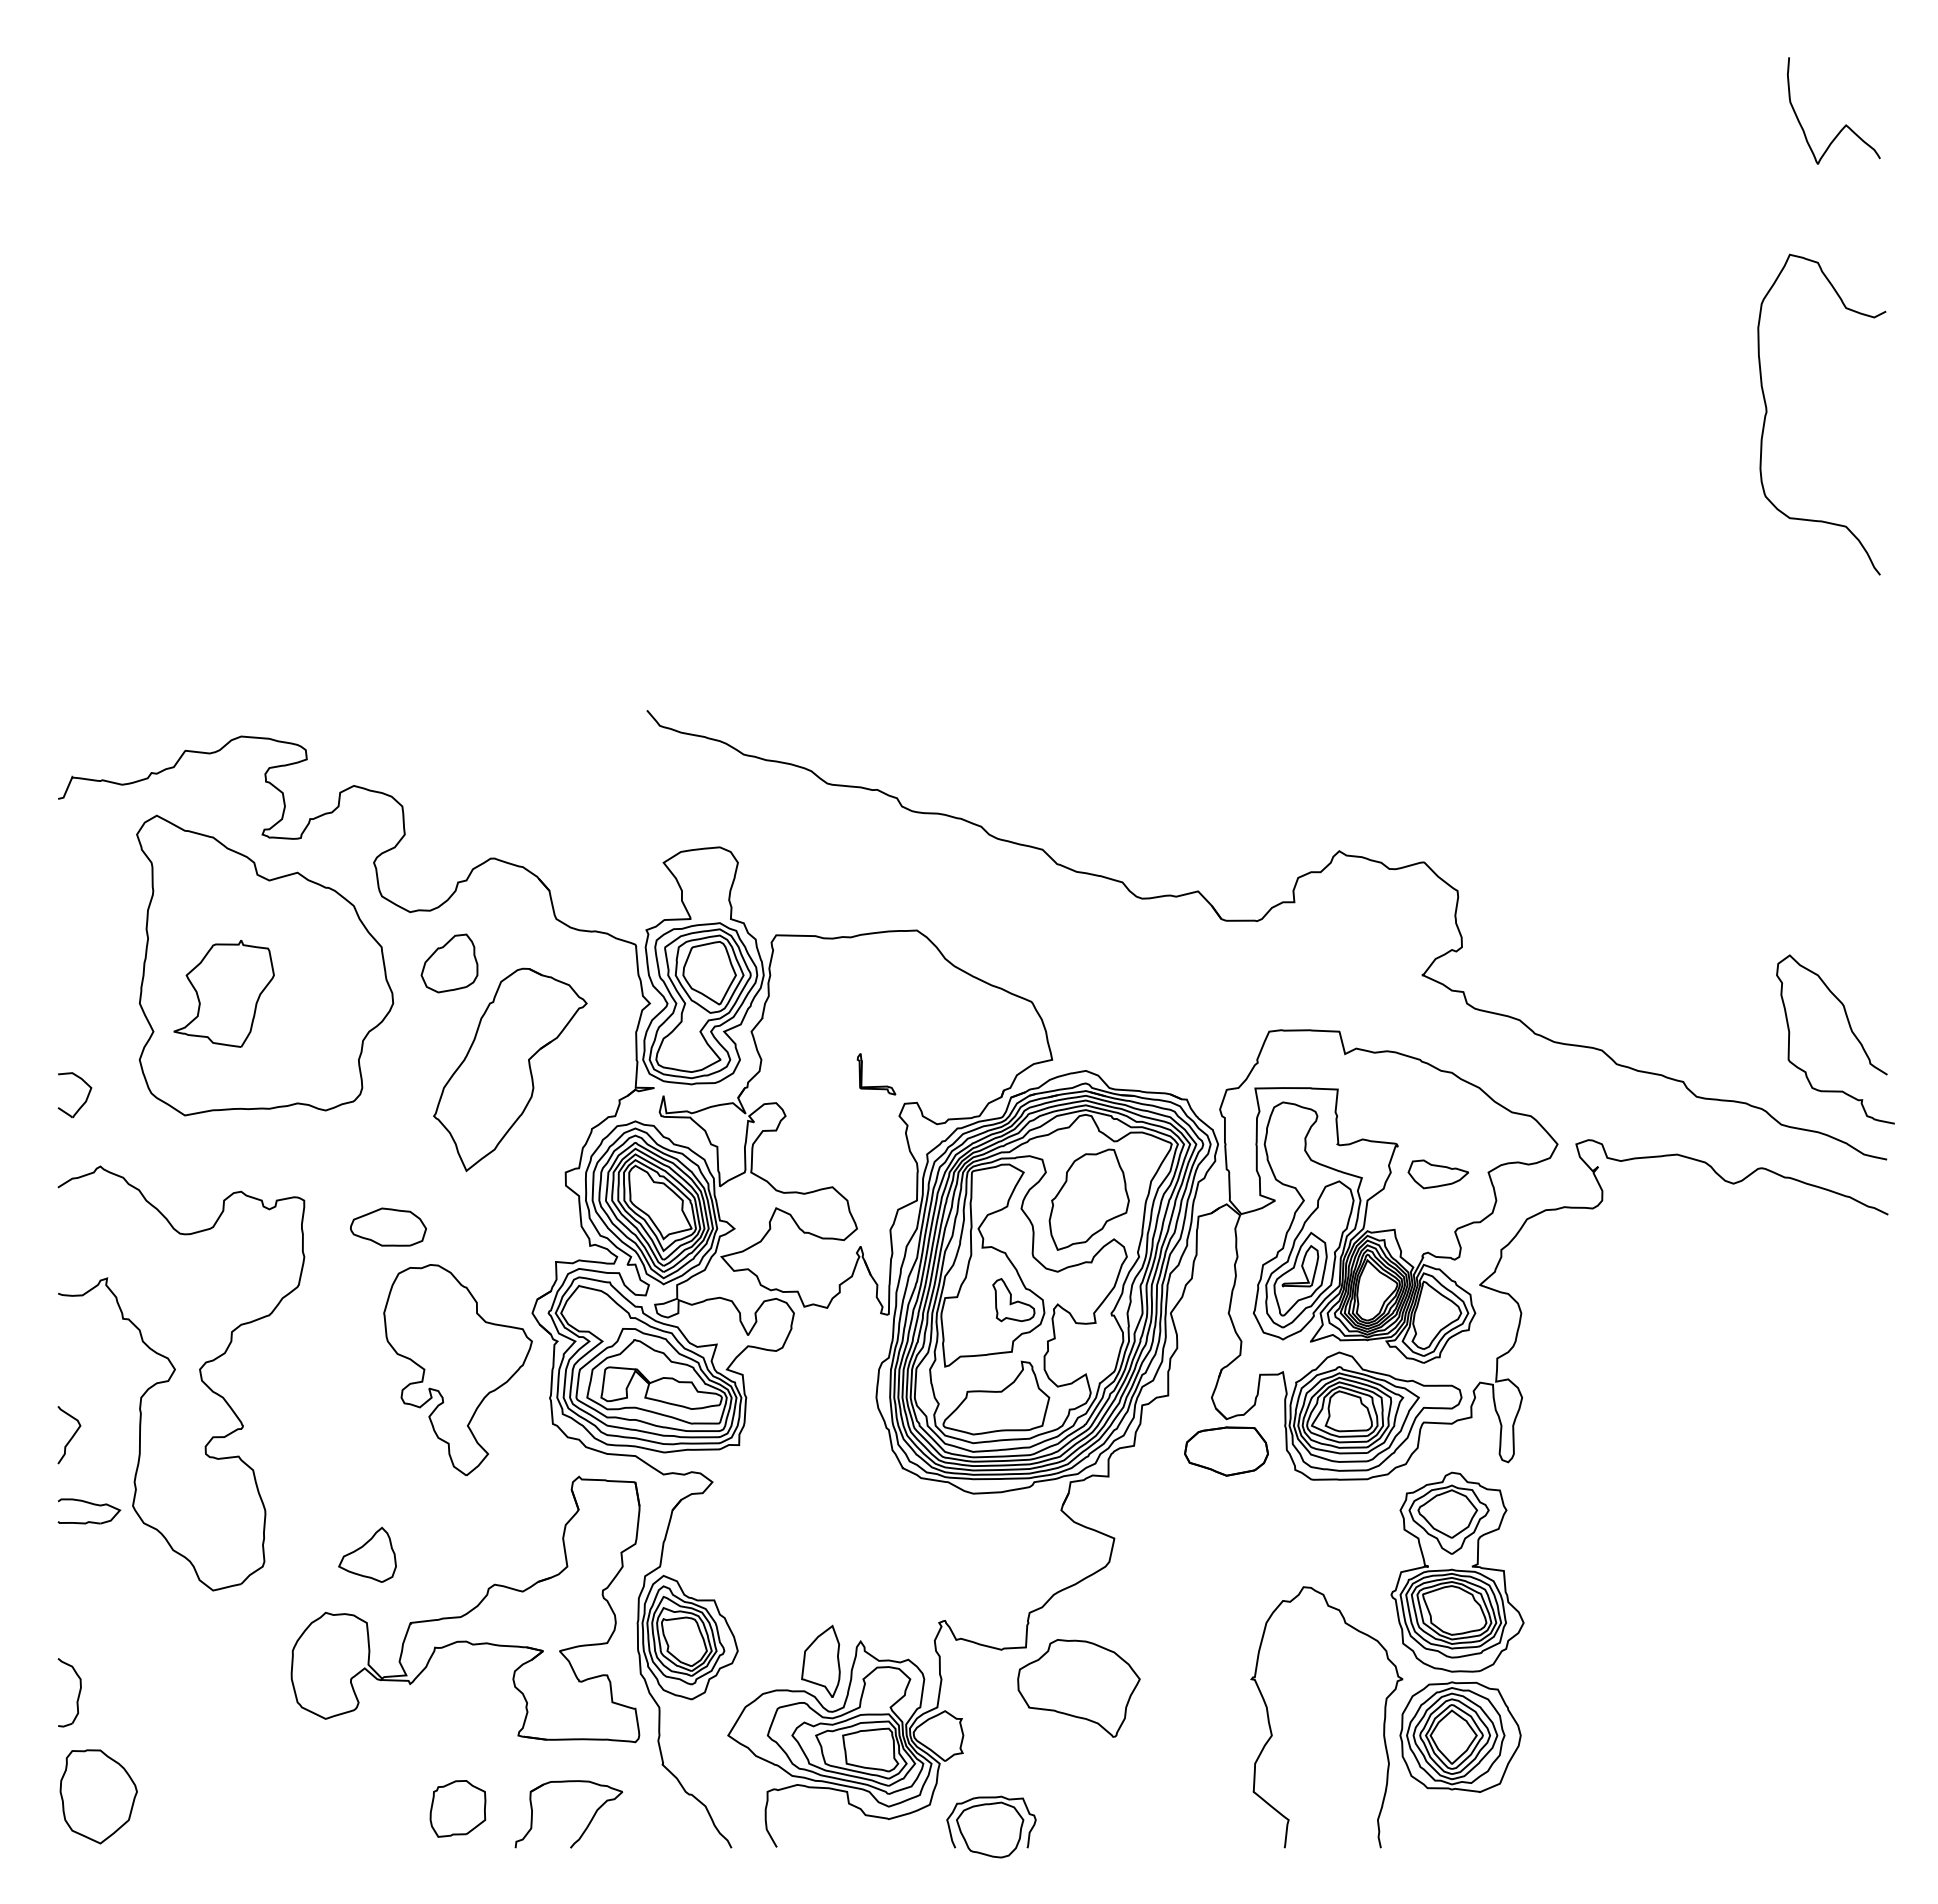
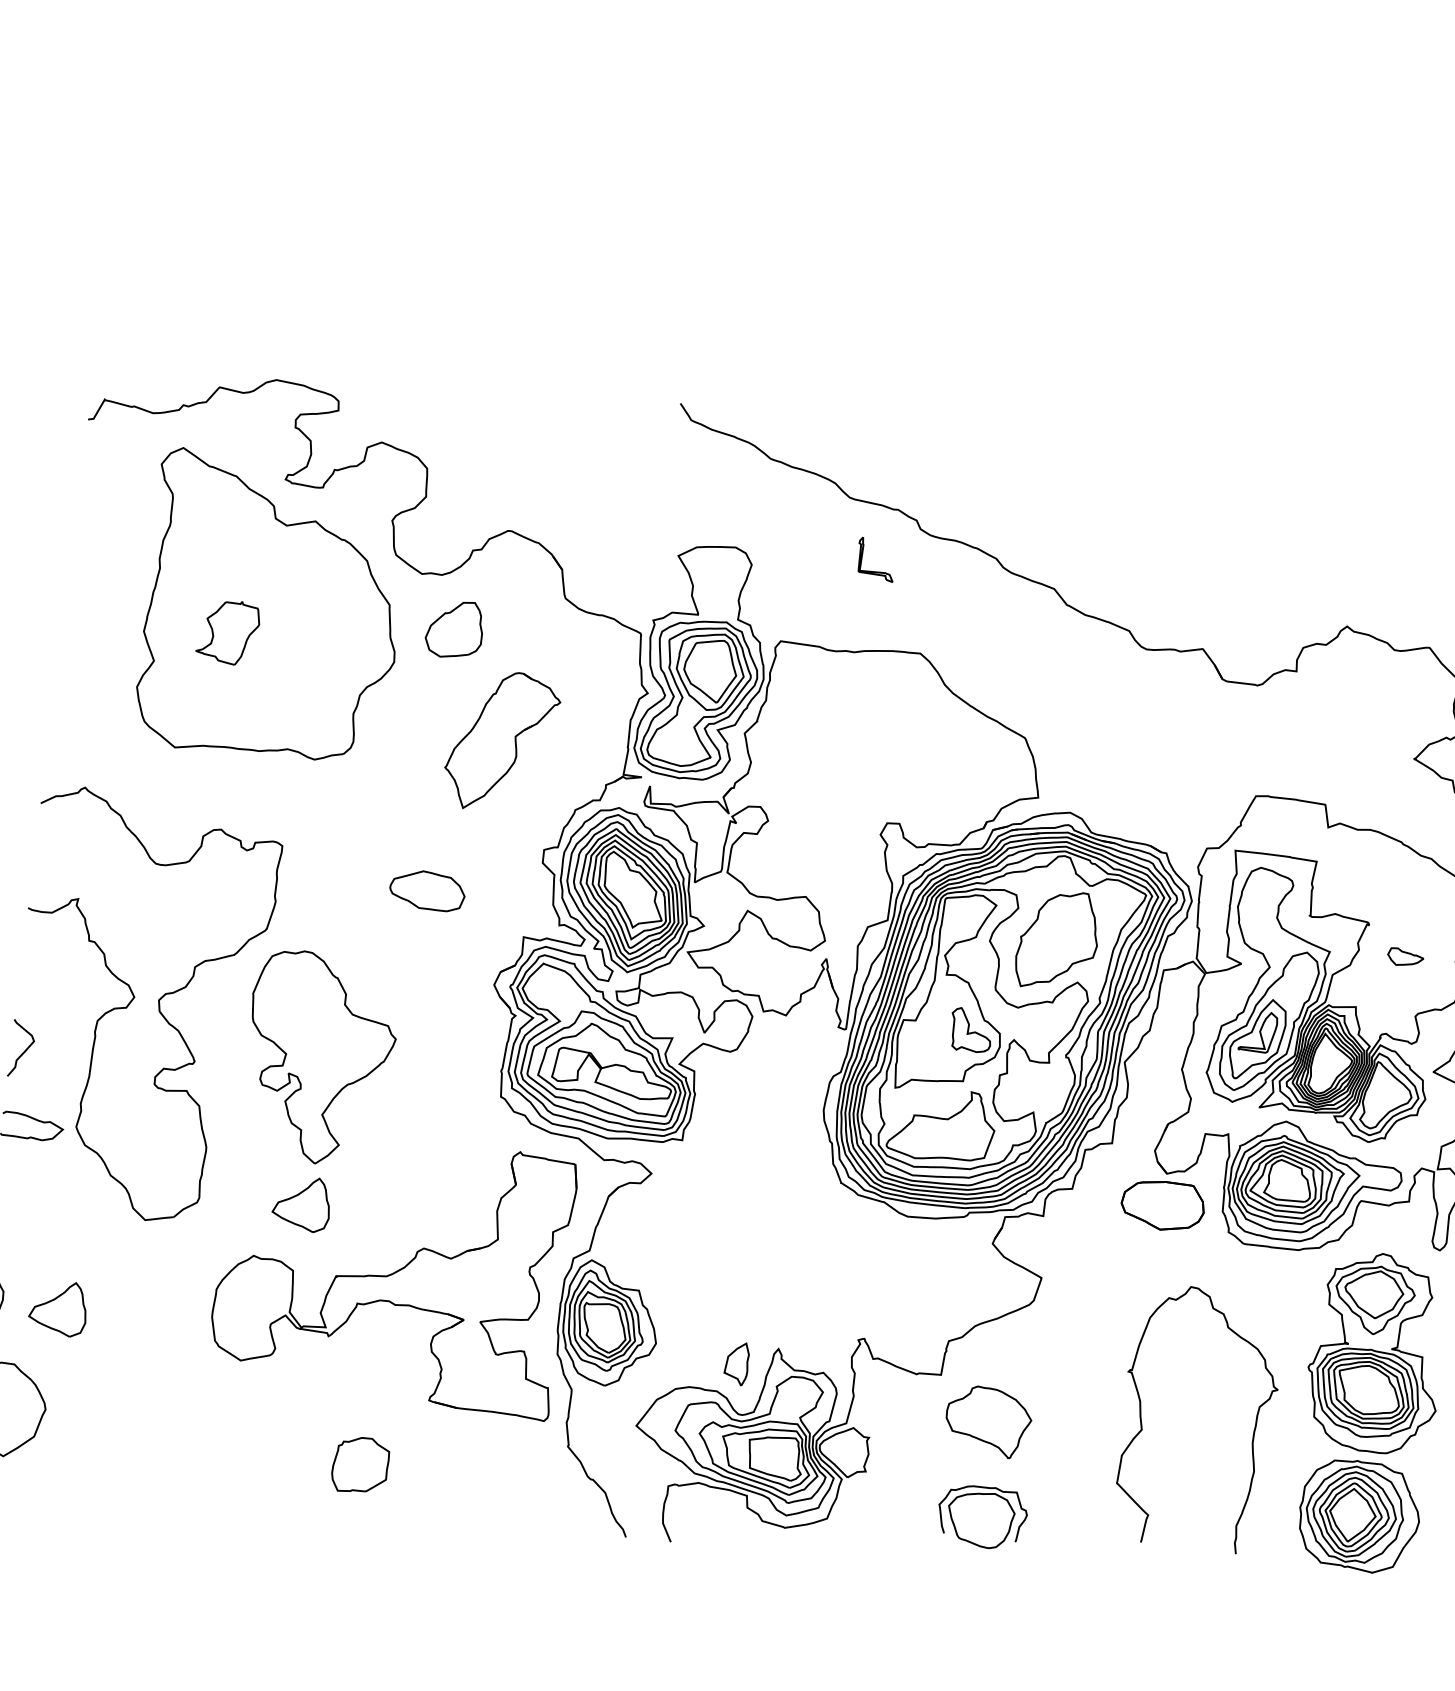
part: (223, 993) -> (227, 631), size x0.6
part: (510, 1069) -> (502, 741), size x0.7
part: (879, 1085) -> (877, 571), moved
part: (83, 1102) -> (76, 722), removed
part: (1437, 1174) -> (1404, 957), size x0.6
part: (388, 1226) -> (427, 889), moved
part: (457, 1370) -> (318, 1058), moved
part: (820, 1660) -> (736, 1362), size x0.6
part: (137, 1688) -> (58, 1307), added
part: (1078, 1688) -> (988, 1421), size x0.7
curve: (1272, 1732) -> (1142, 1426), moved
part: (587, 1824) -> (486, 1496), removed
part: (991, 1826) -> (982, 1516), moved

